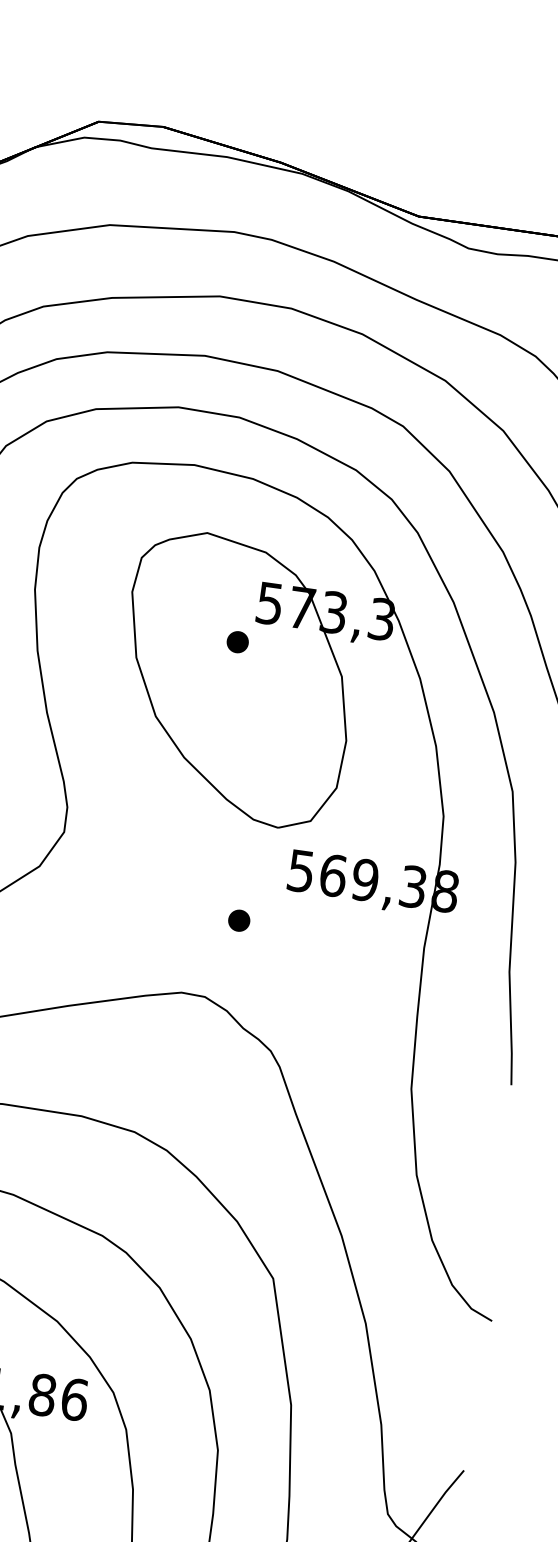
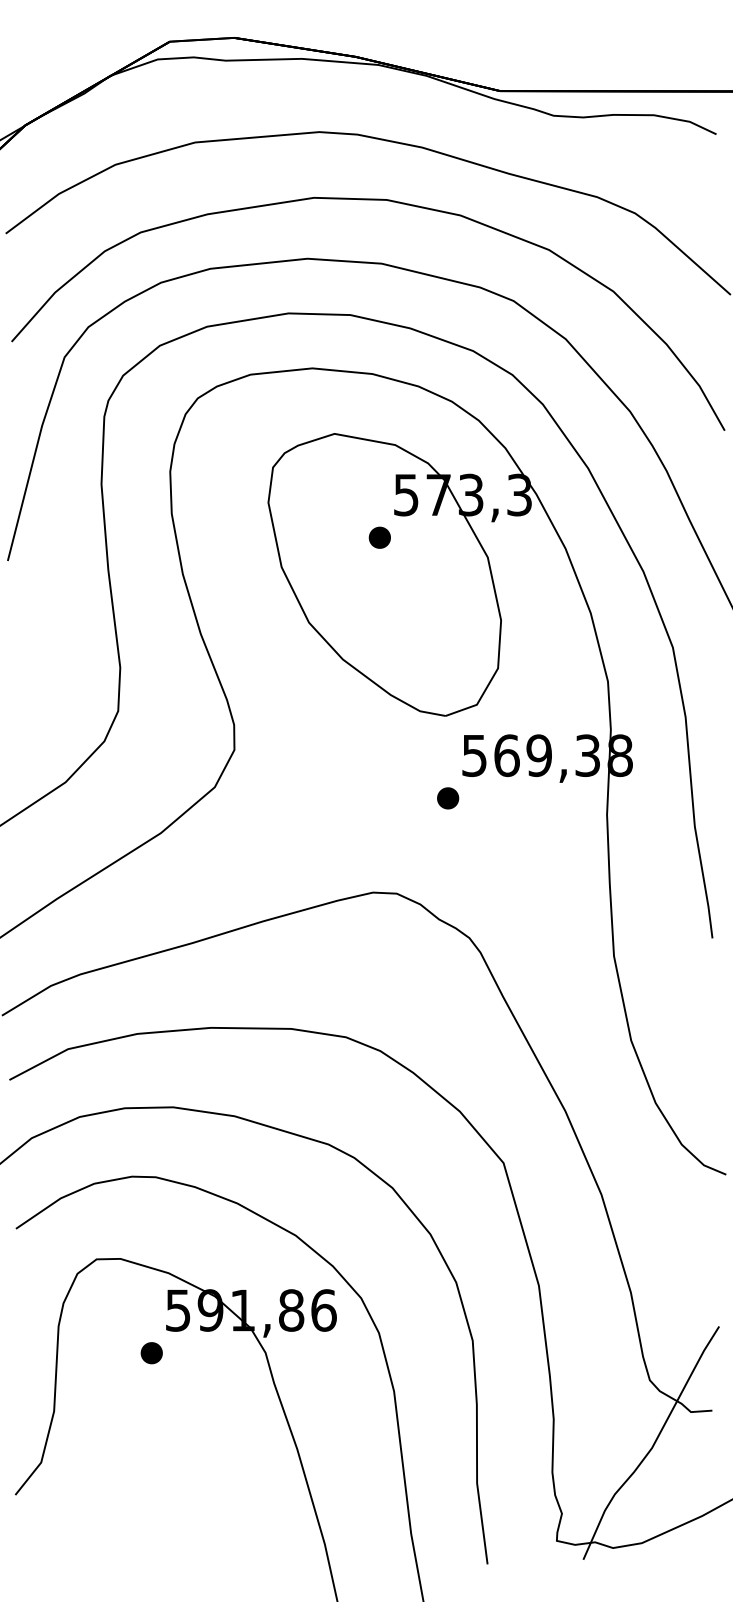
part: (239, 920) -> (448, 798), moved

